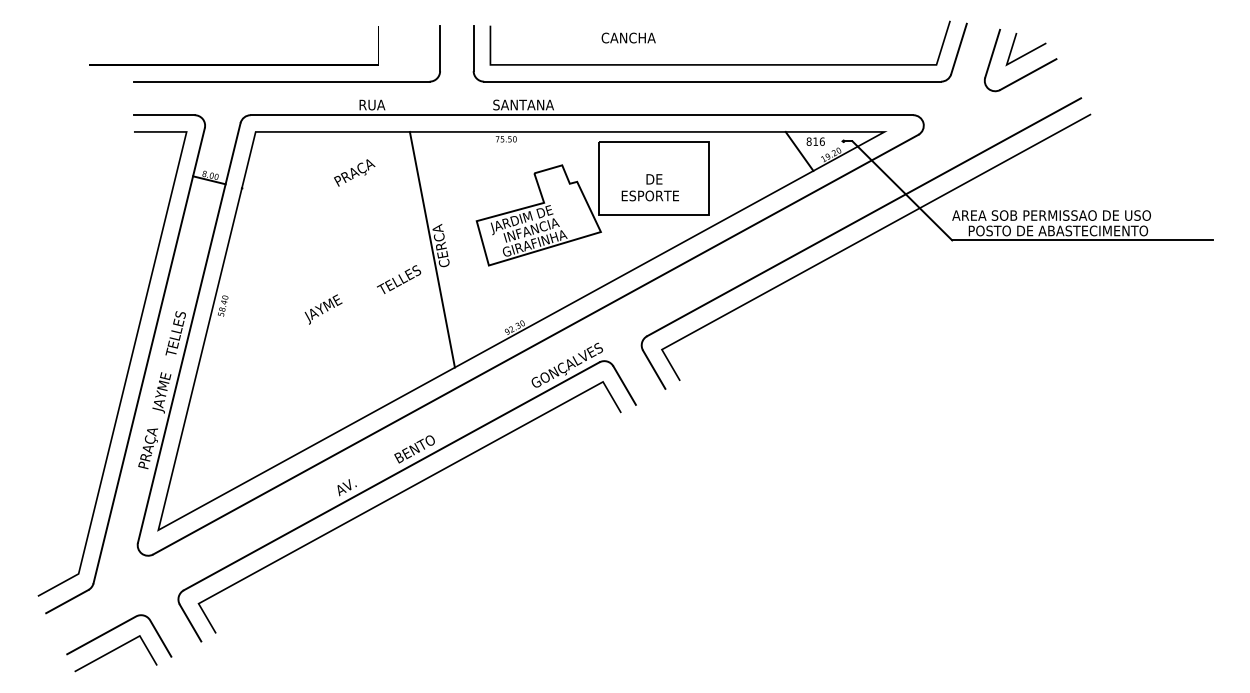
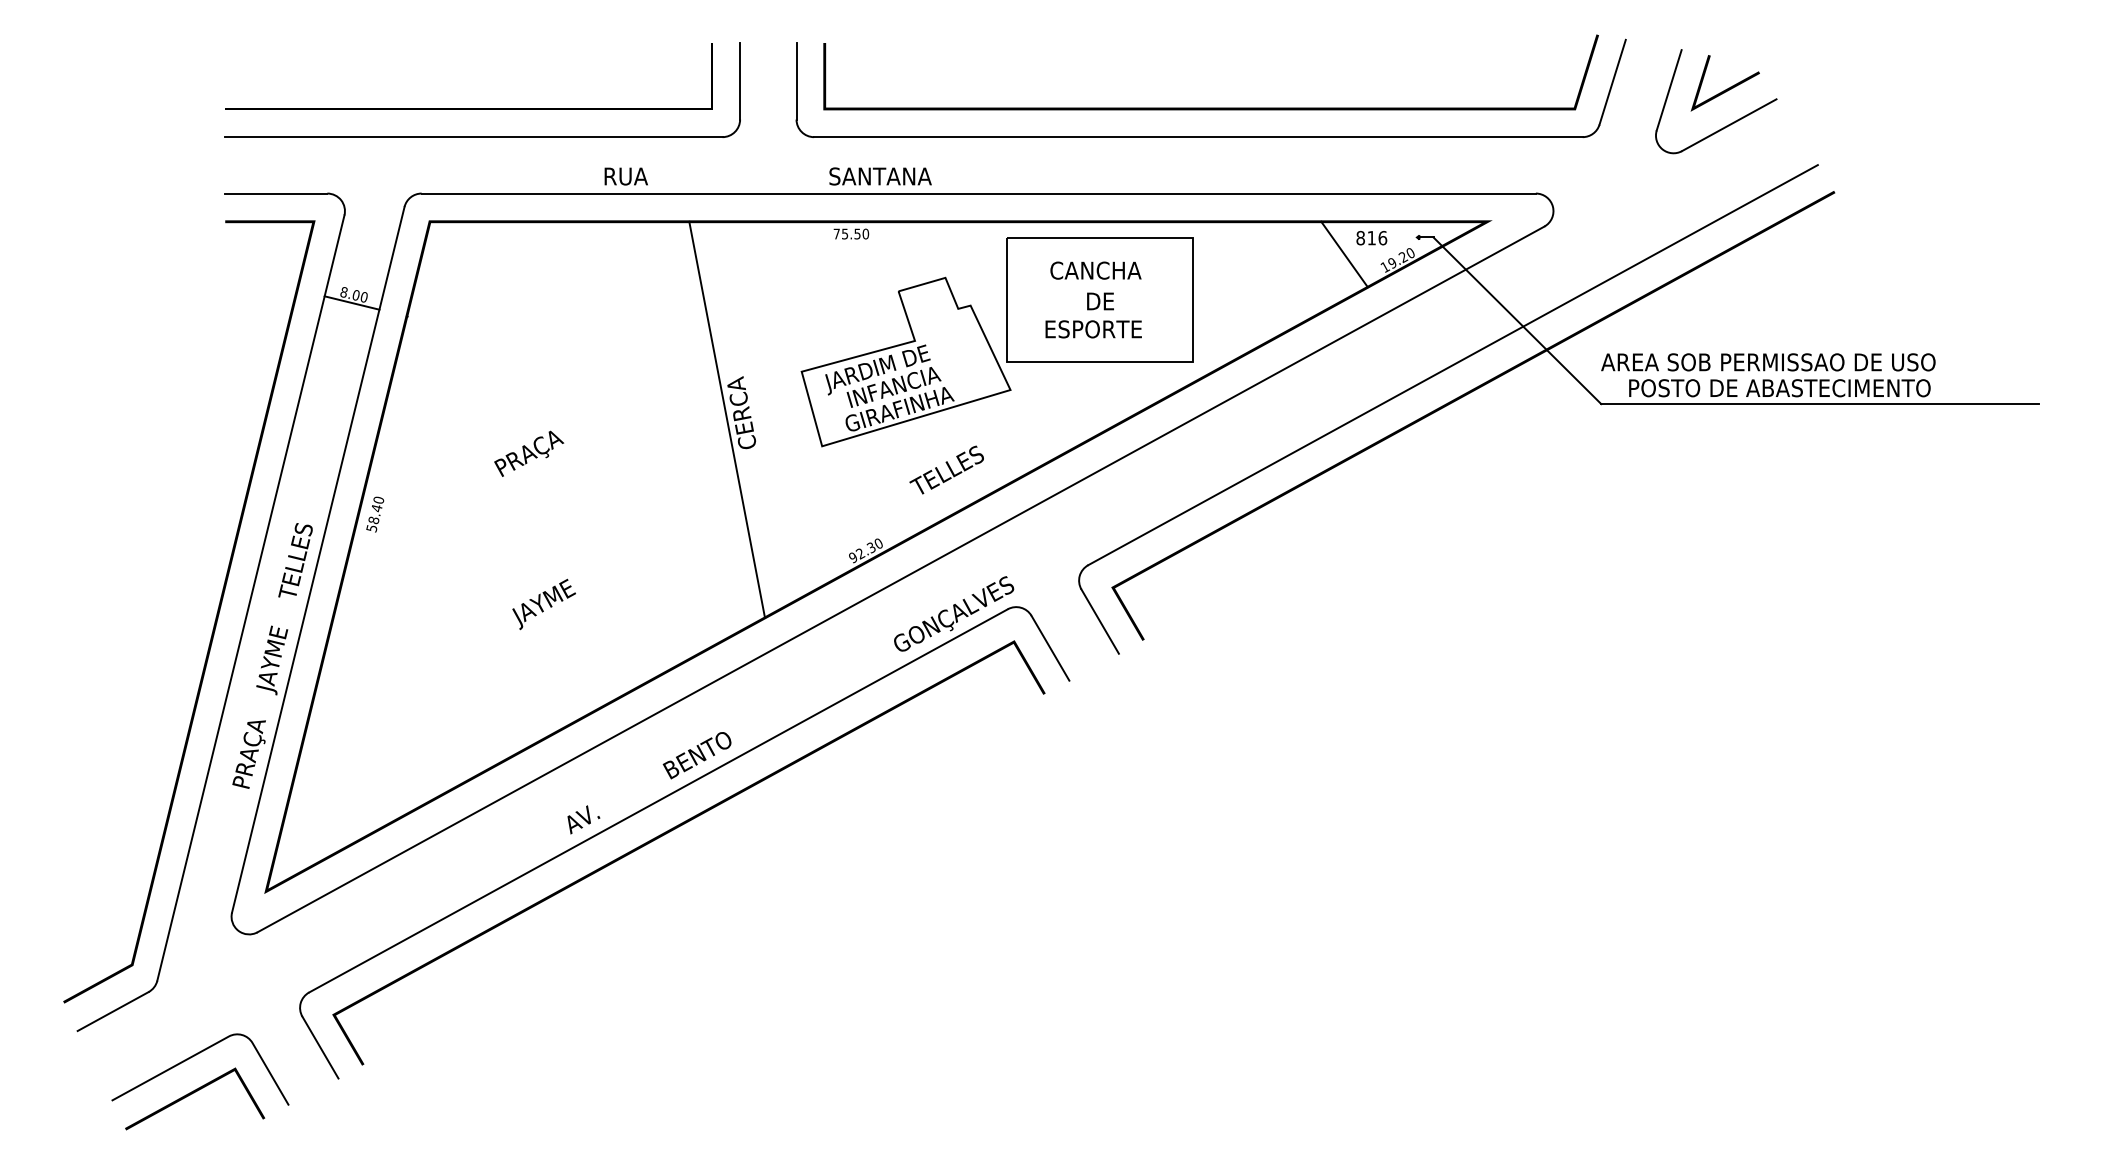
text: (628, 37) -> (1095, 269), moved
line: (233, 64) -> (468, 108), moved
text: (354, 172) -> (528, 453), moved
text: (399, 279) -> (947, 469), moved
text: (323, 309) -> (543, 604), moved

